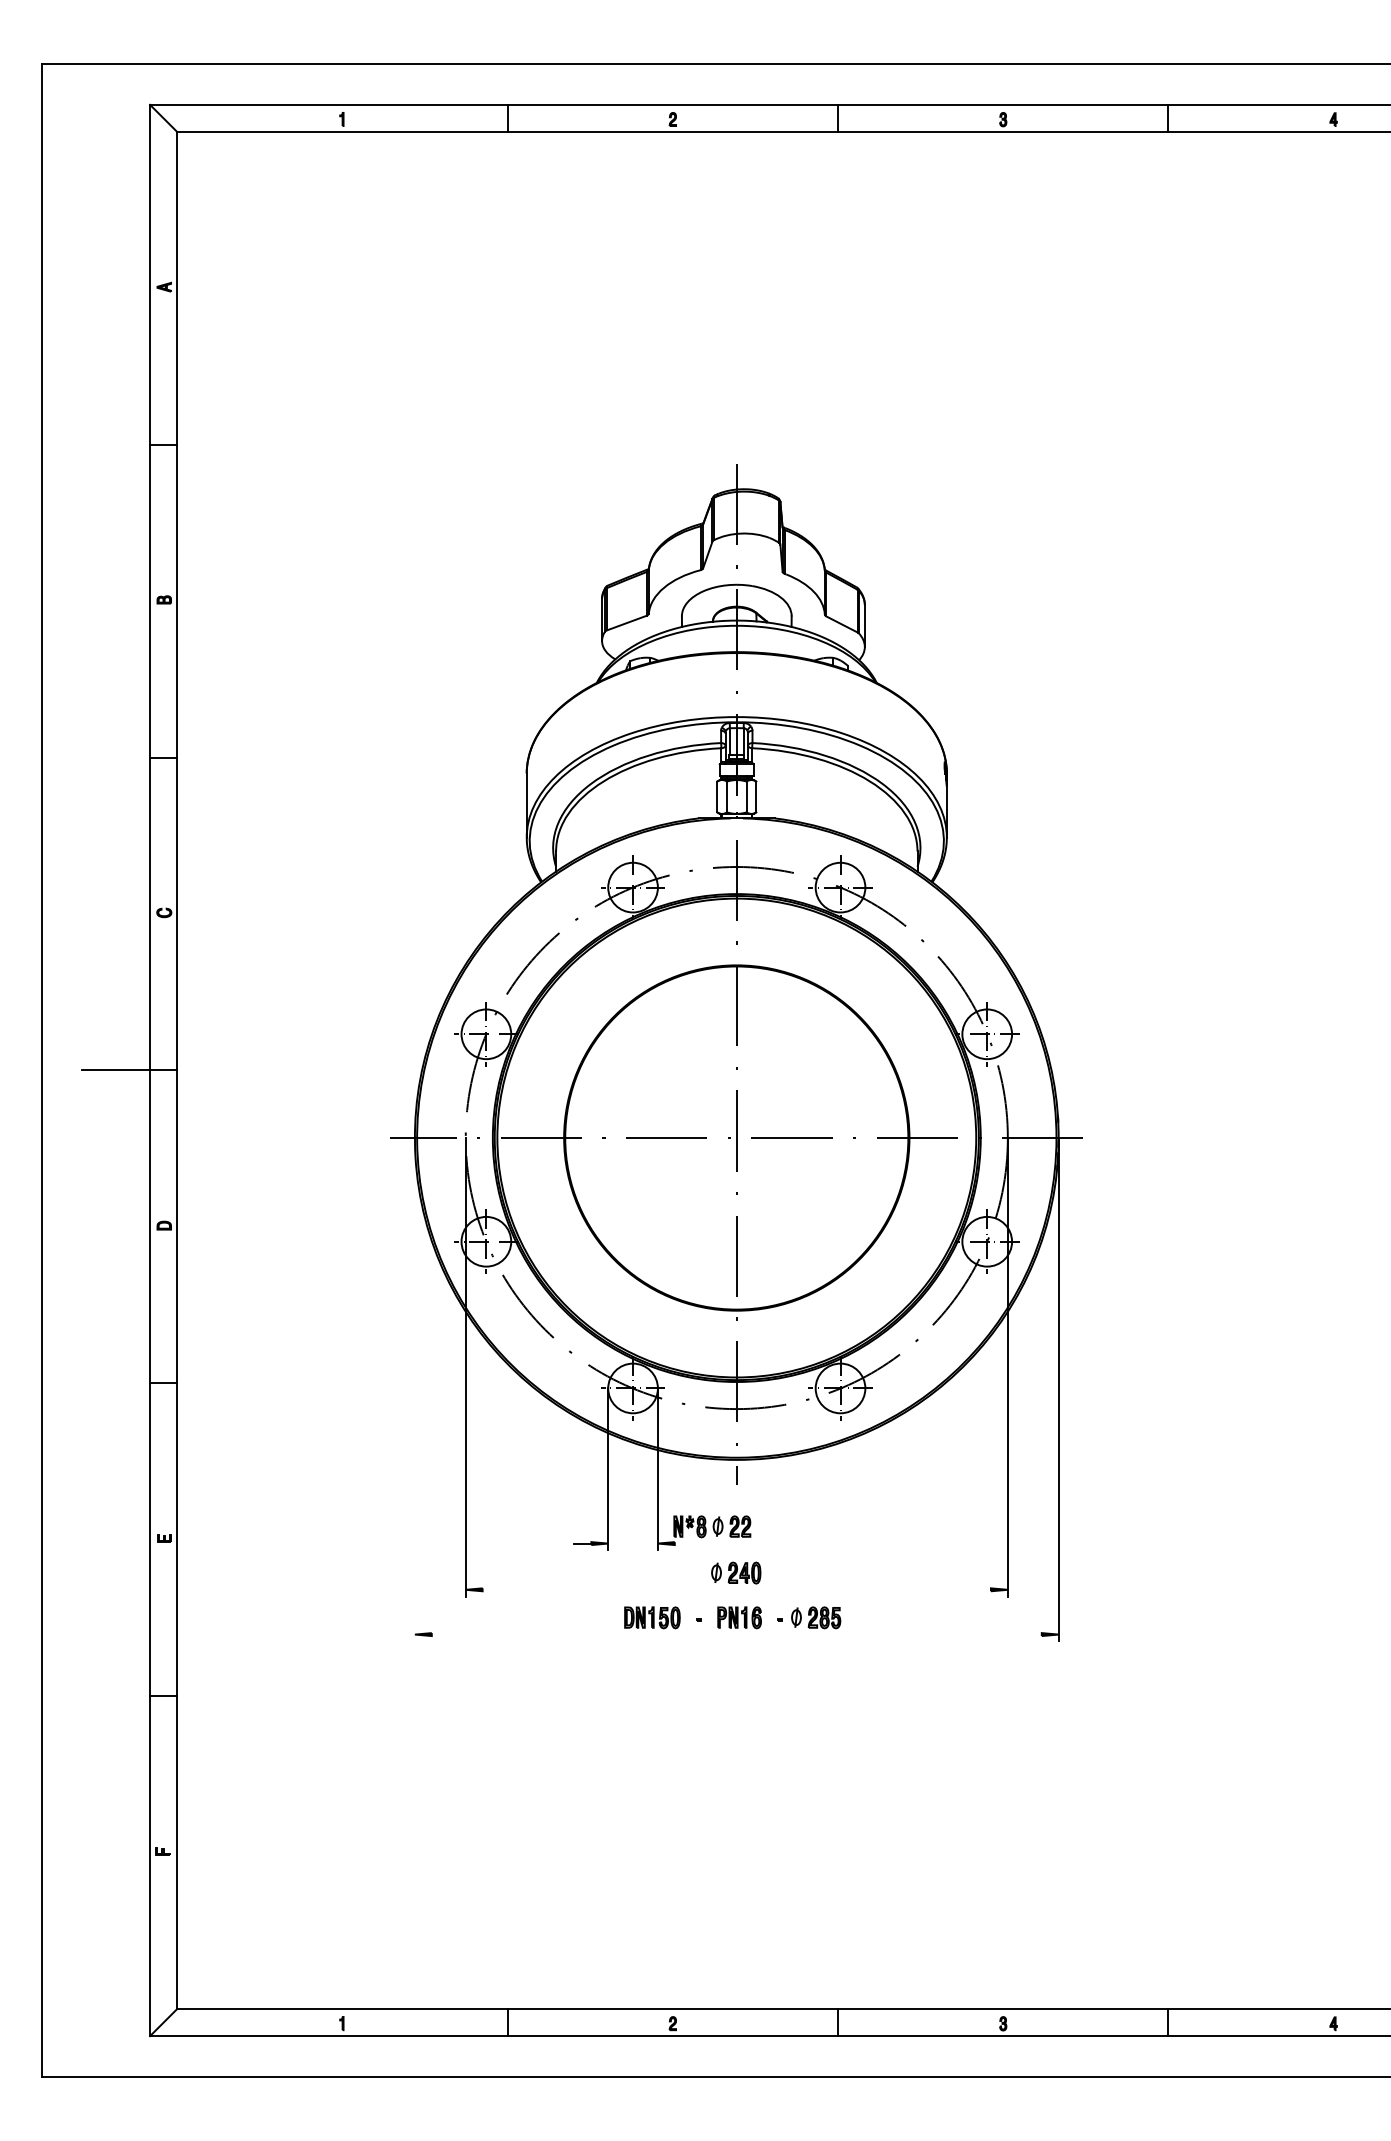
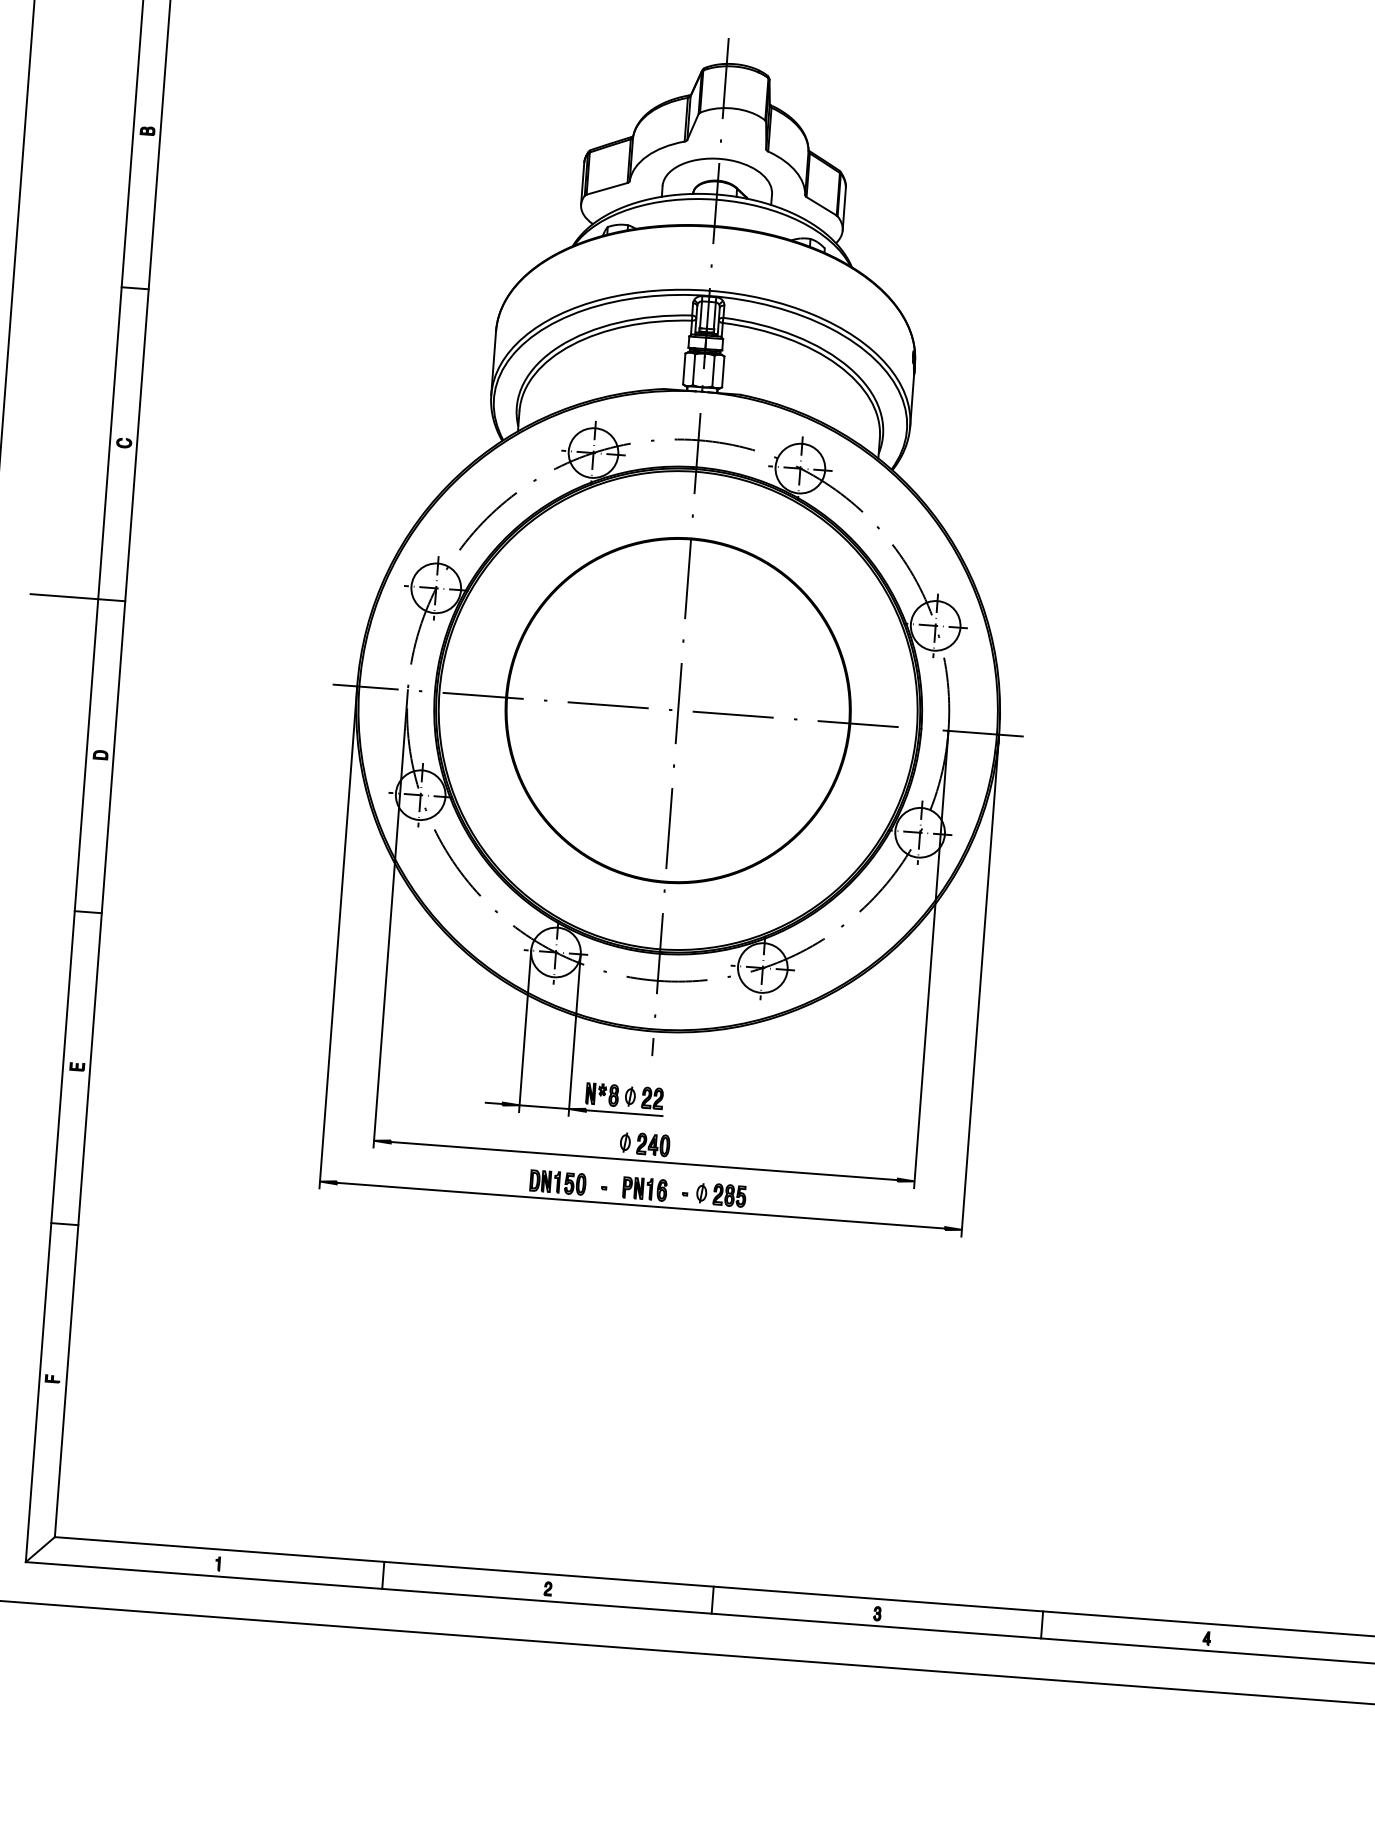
line: (414, 1389) -> (337, 937), added
line: (632, 1543) -> (543, 1107), added
line: (712, 1543) -> (623, 1113), added
line: (736, 1589) -> (644, 1160), added
line: (736, 1634) -> (640, 1205), added

